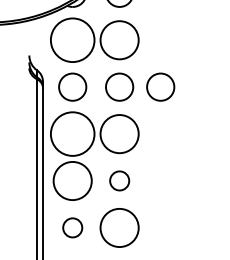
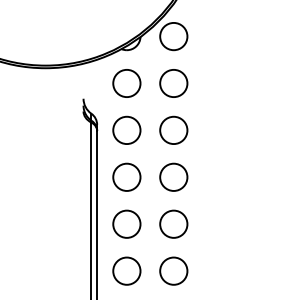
circle: (72, 40) -> (126, 83), size x0.62
circle: (119, 40) -> (173, 83), size x0.71
circle: (160, 86) -> (214, 129), removed
circle: (72, 133) -> (126, 176), size x0.62
circle: (119, 133) -> (173, 176), size x0.71
circle: (72, 180) -> (126, 223), size x0.71
circle: (119, 180) -> (173, 223), size x1.43
circle: (72, 227) -> (126, 270), size x1.43
circle: (119, 227) -> (173, 270), size x0.71

